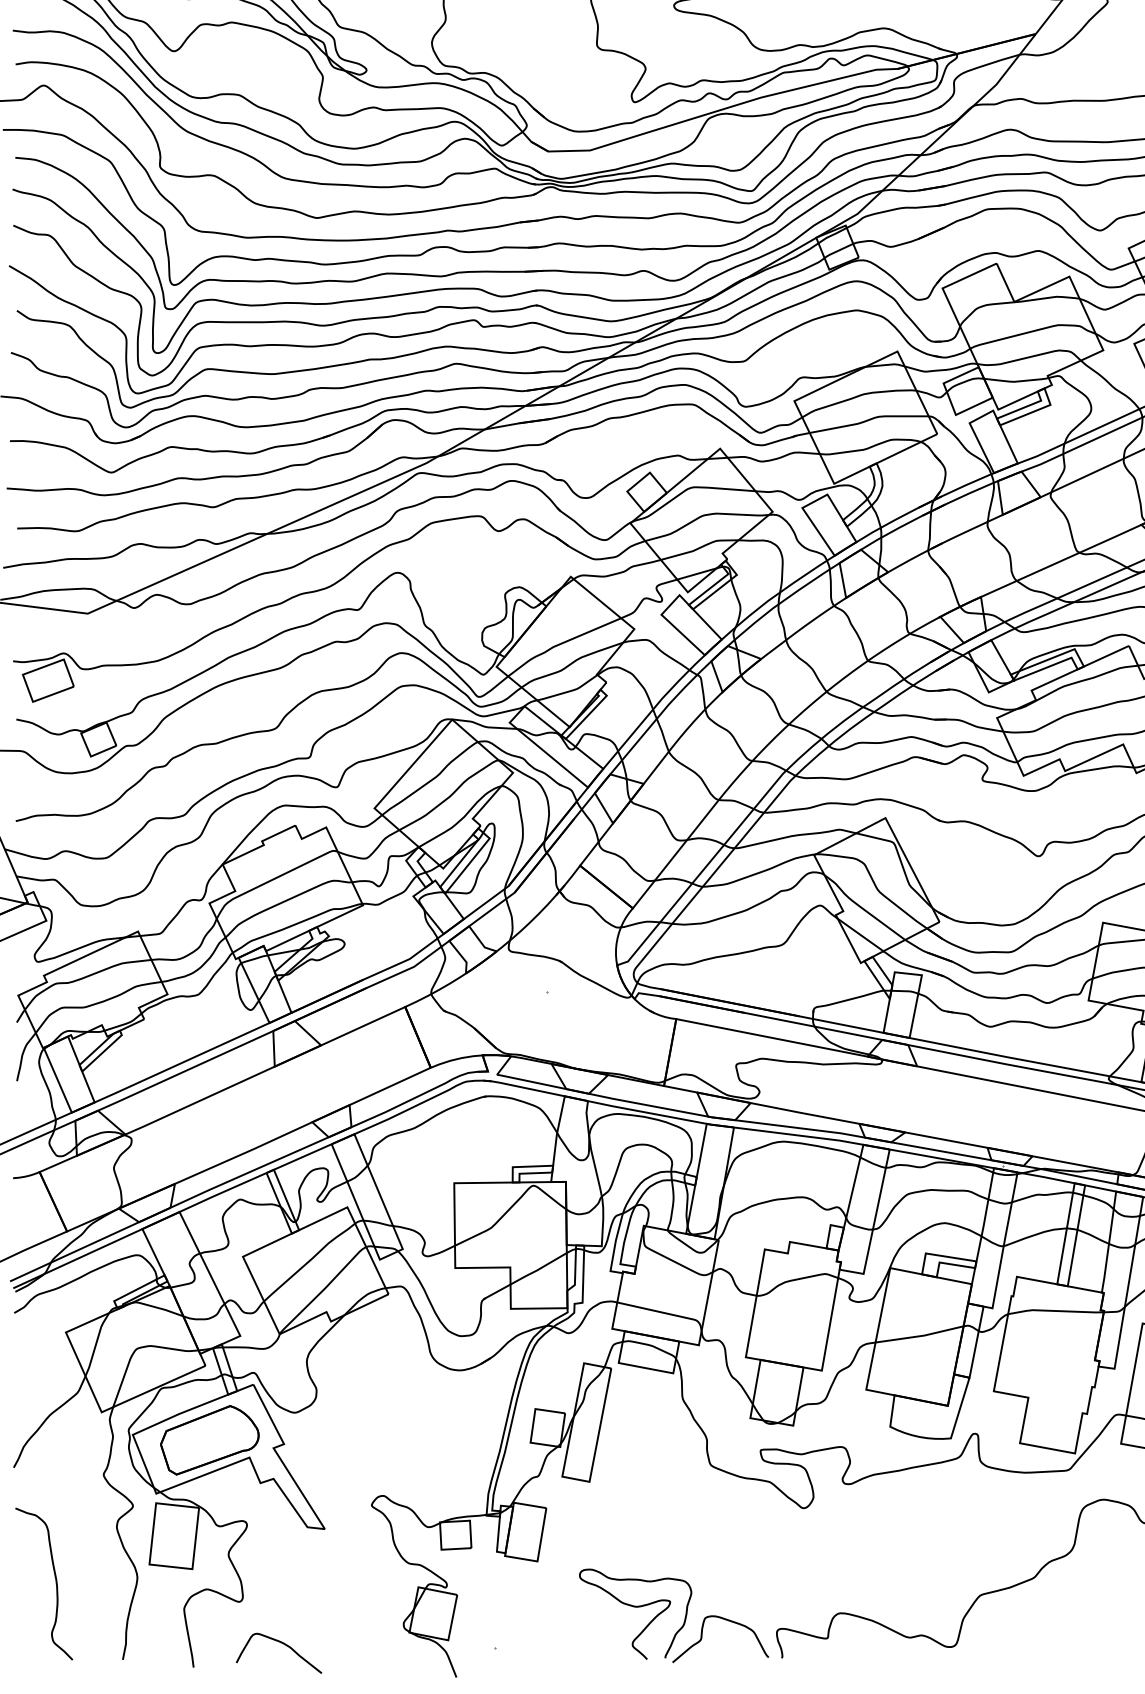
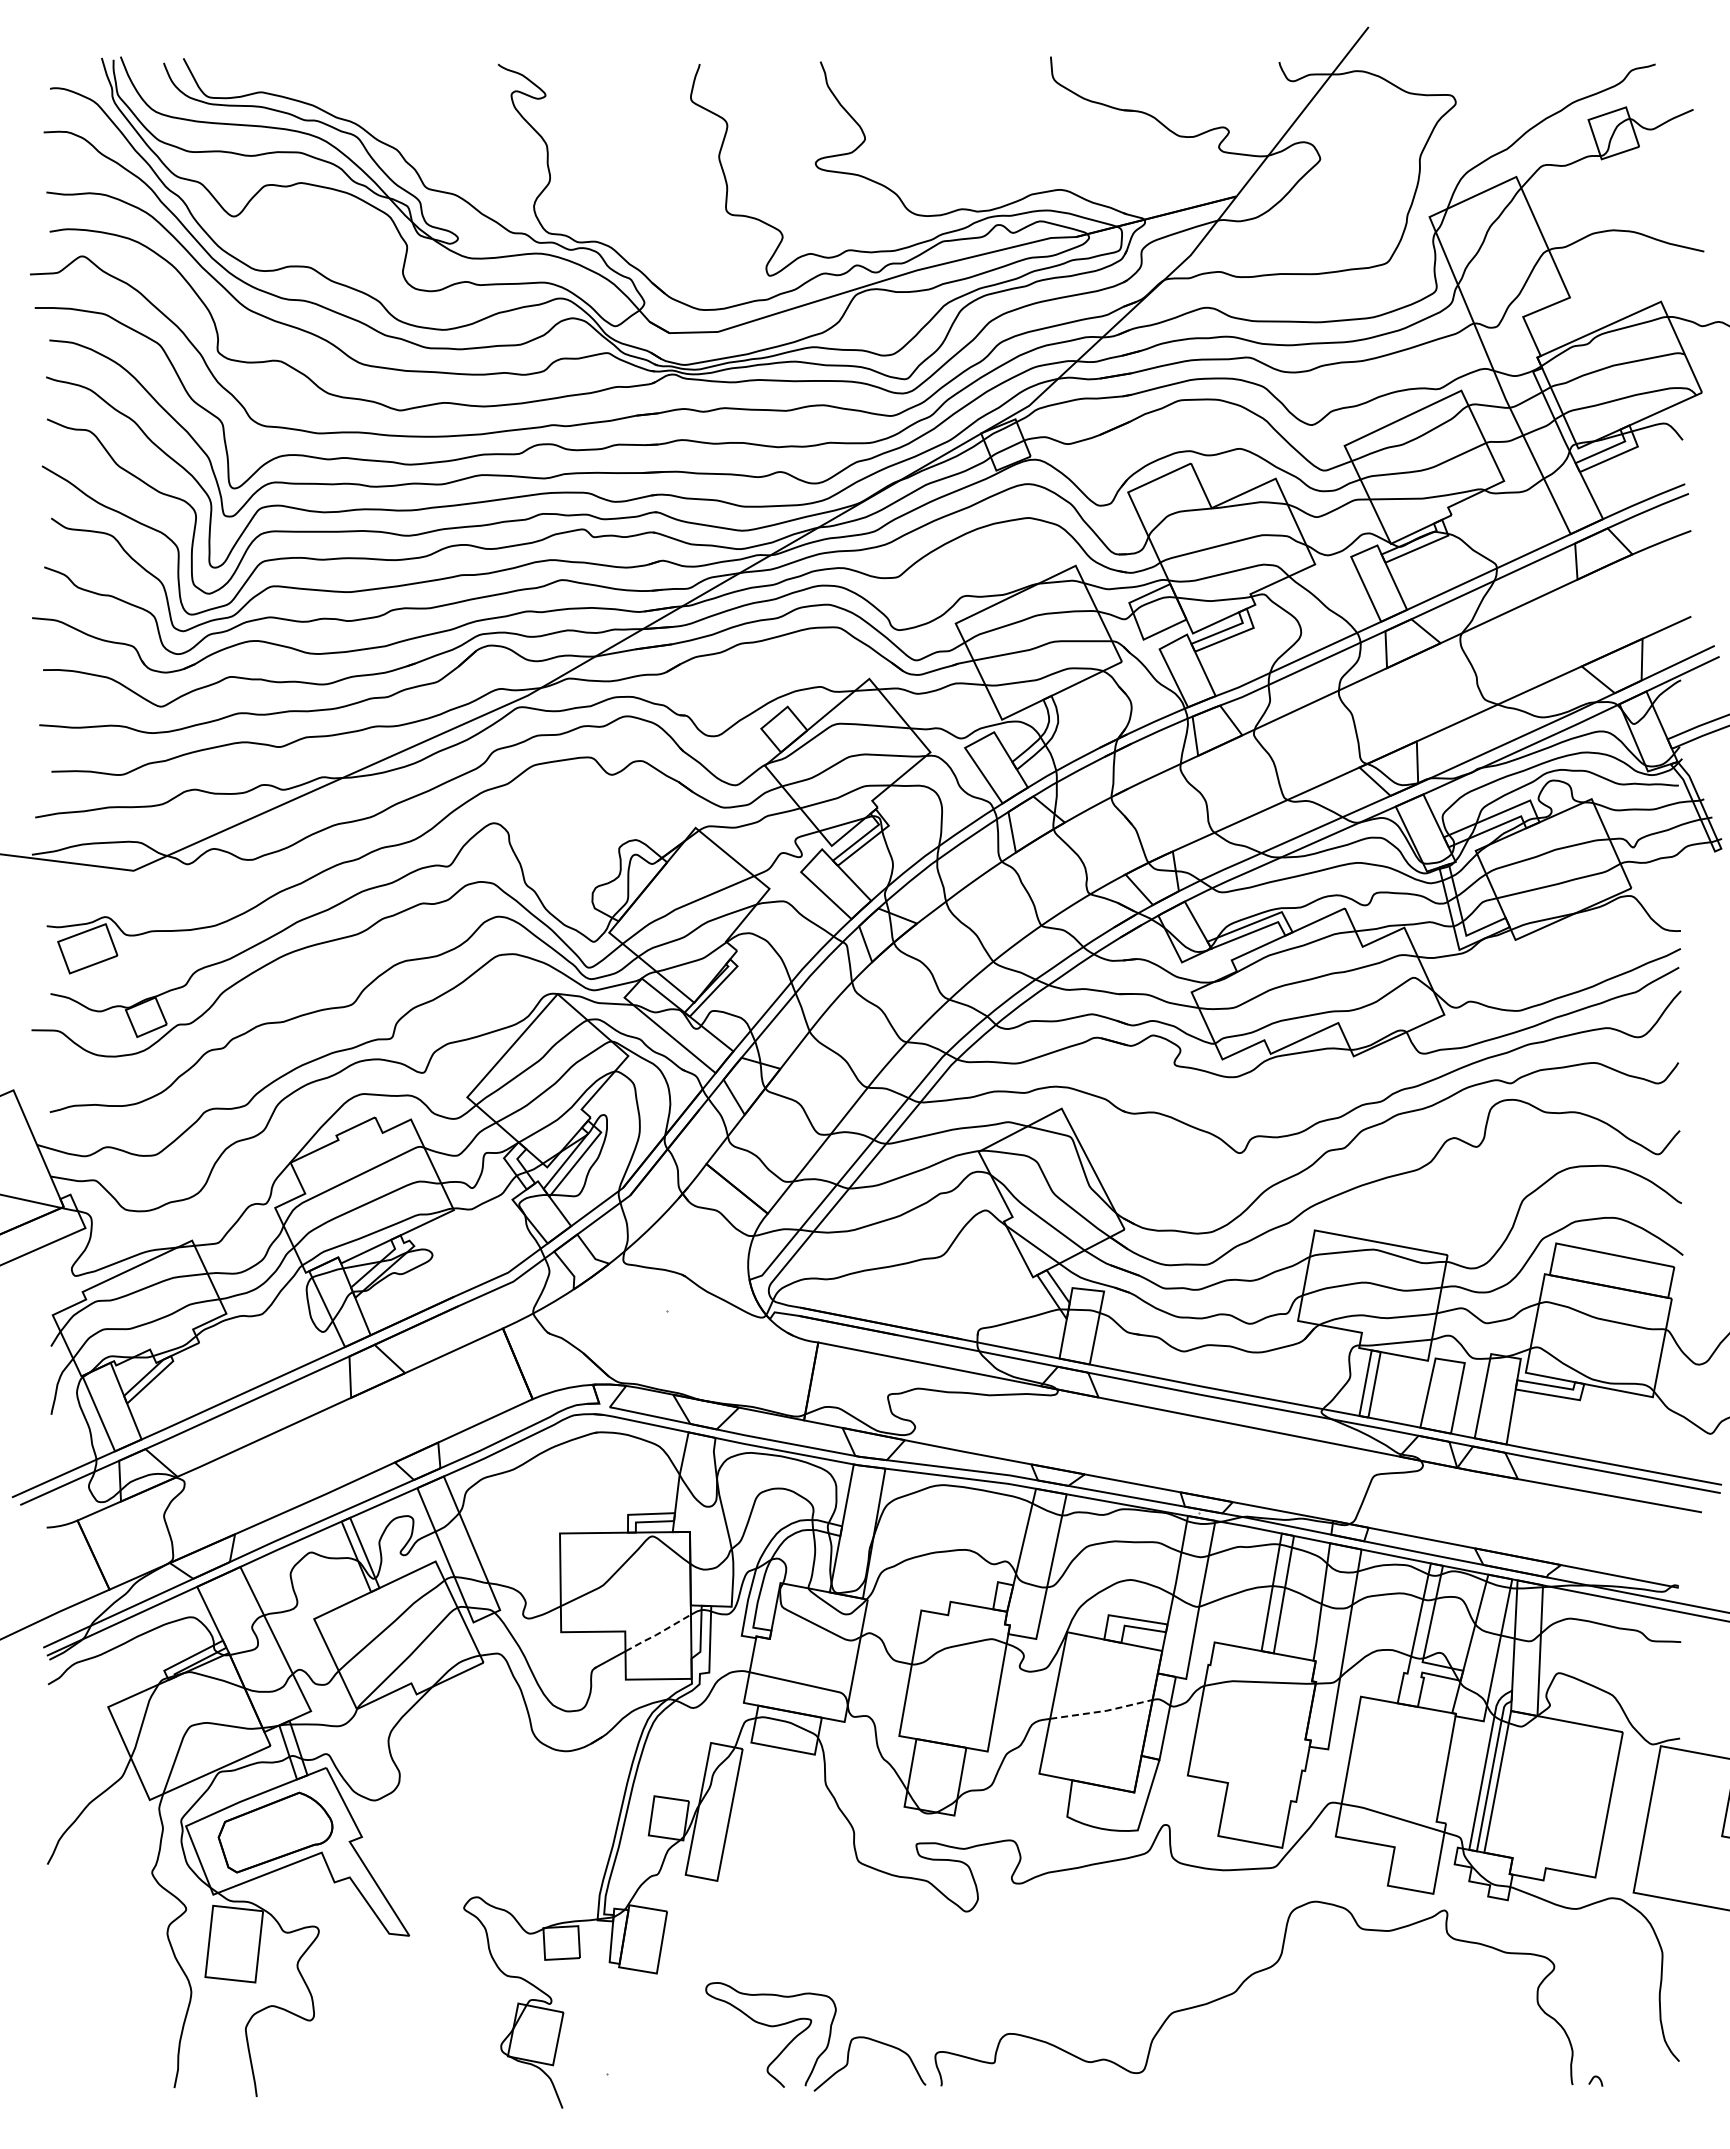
line: (538, 1270) -> (657, 1634), solid -> dashed
line: (920, 1336) -> (1102, 1711), solid -> dashed
curve: (55, 1583) -> (96, 1999), removed
curve: (283, 1644) -> (361, 2070), removed

